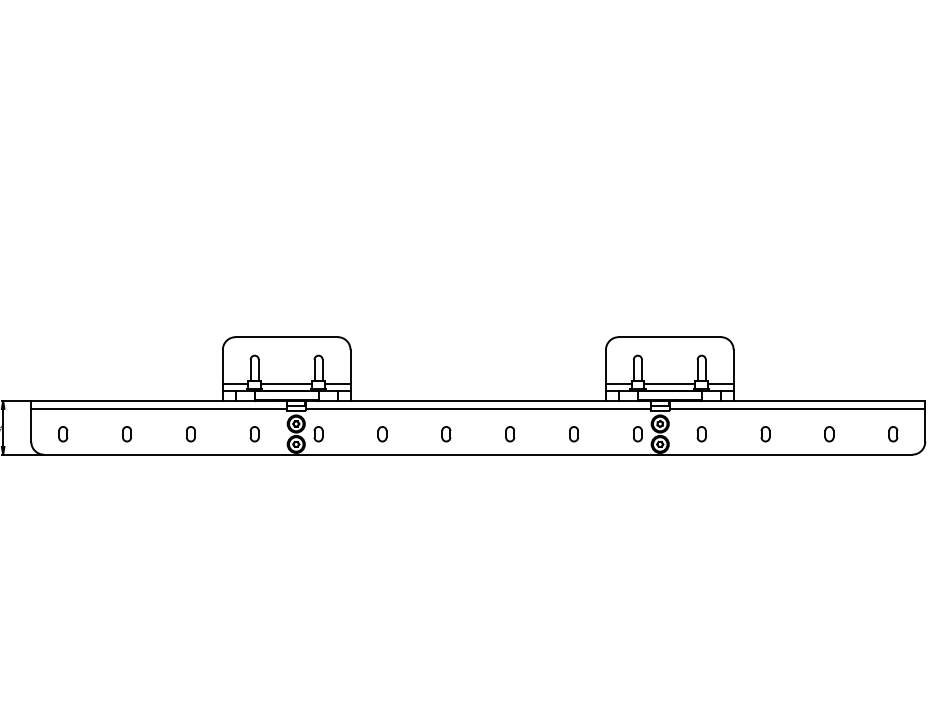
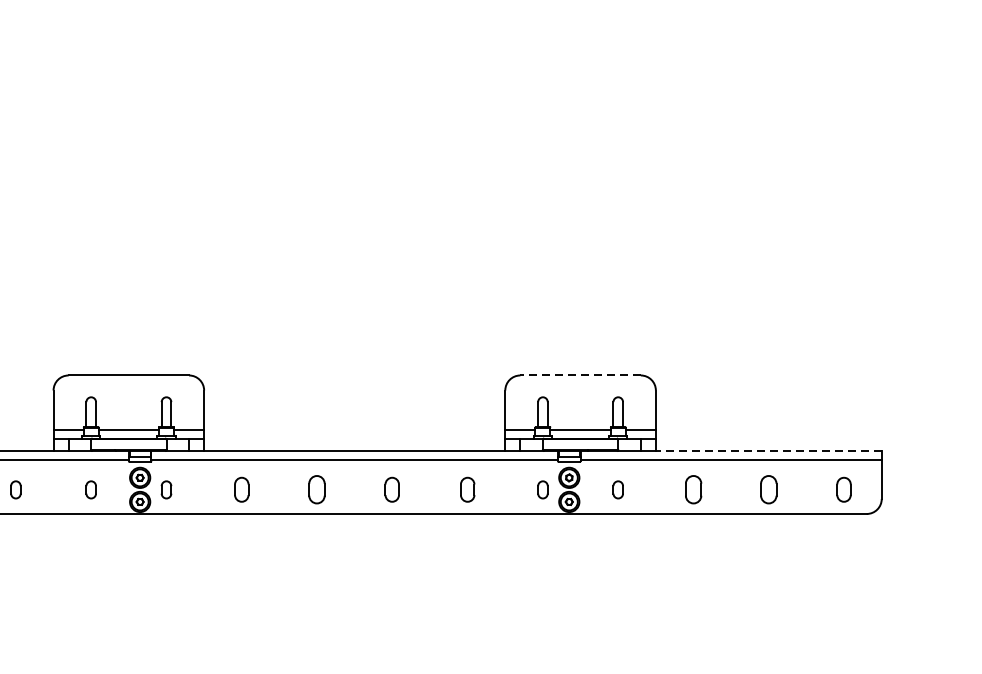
line: (669, 337) -> (580, 375), solid -> dashed
line: (829, 401) -> (768, 451), solid -> dashed
part: (382, 434) -> (241, 490), size x1.4
part: (446, 434) -> (317, 490), size x1.6
part: (510, 434) -> (392, 490), size x1.4
part: (573, 434) -> (467, 490), size x1.4
part: (765, 434) -> (693, 490), size x1.6
part: (829, 434) -> (768, 490), size x1.6
part: (893, 434) -> (844, 490), size x1.4

